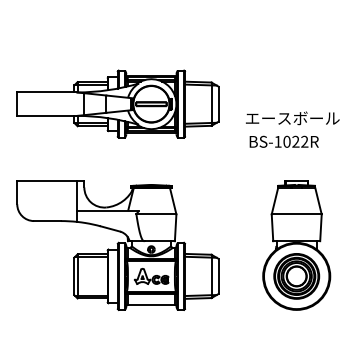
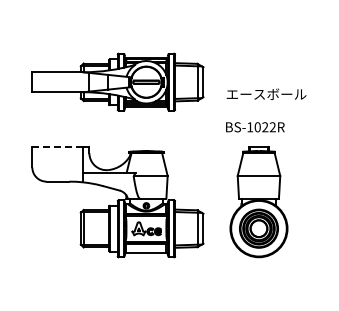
text: (284, 142) -> (255, 127), moved
line: (46, 180) -> (57, 147), solid -> dashed
part: (296, 245) -> (258, 202), moved

